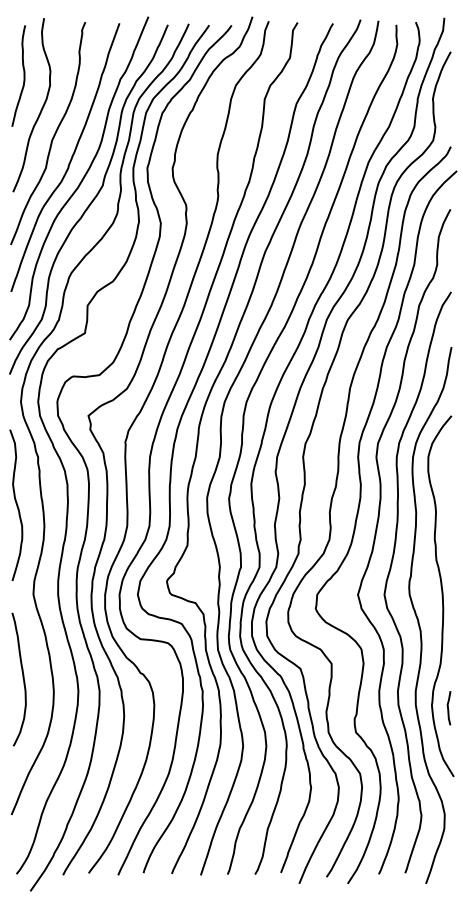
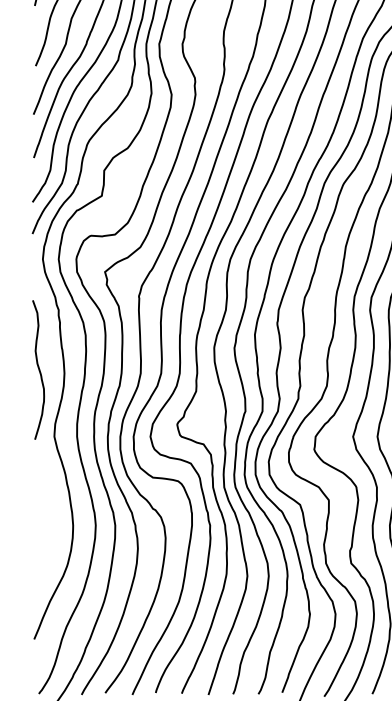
curve: (16, 504) -> (38, 369), moved
curve: (22, 678) -> (44, 513), removed

